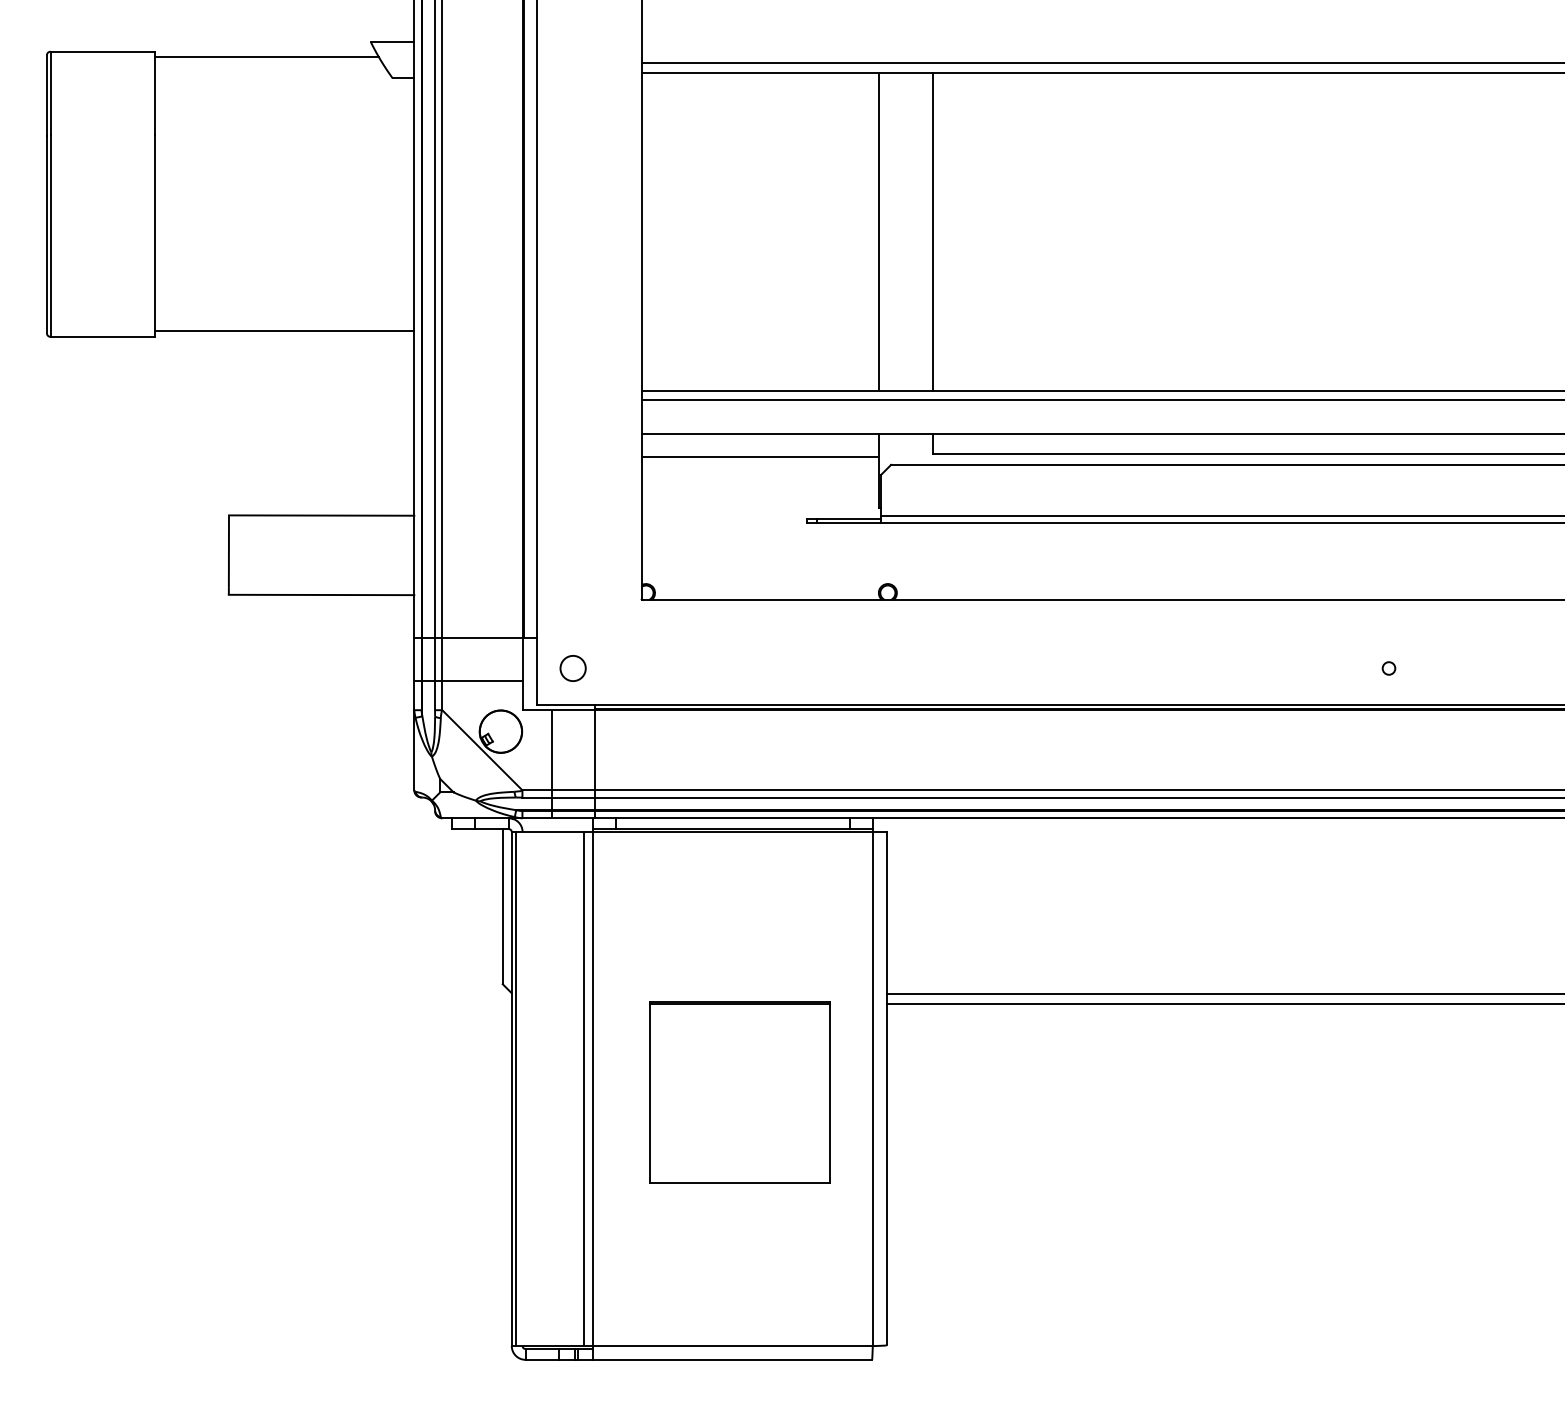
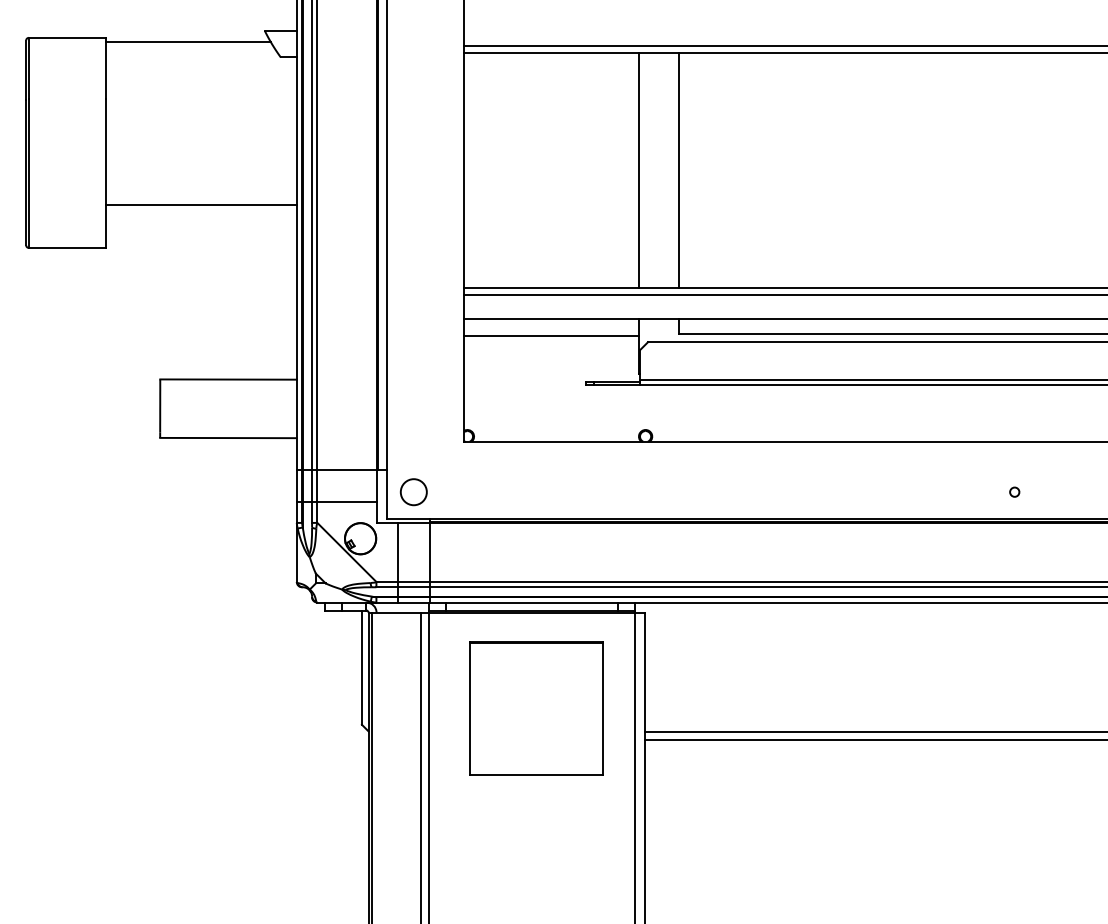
line: (284, 331) -> (201, 204), moved
circle: (572, 668) -> (413, 492), size x1.4
part: (739, 1092) -> (536, 708), moved

